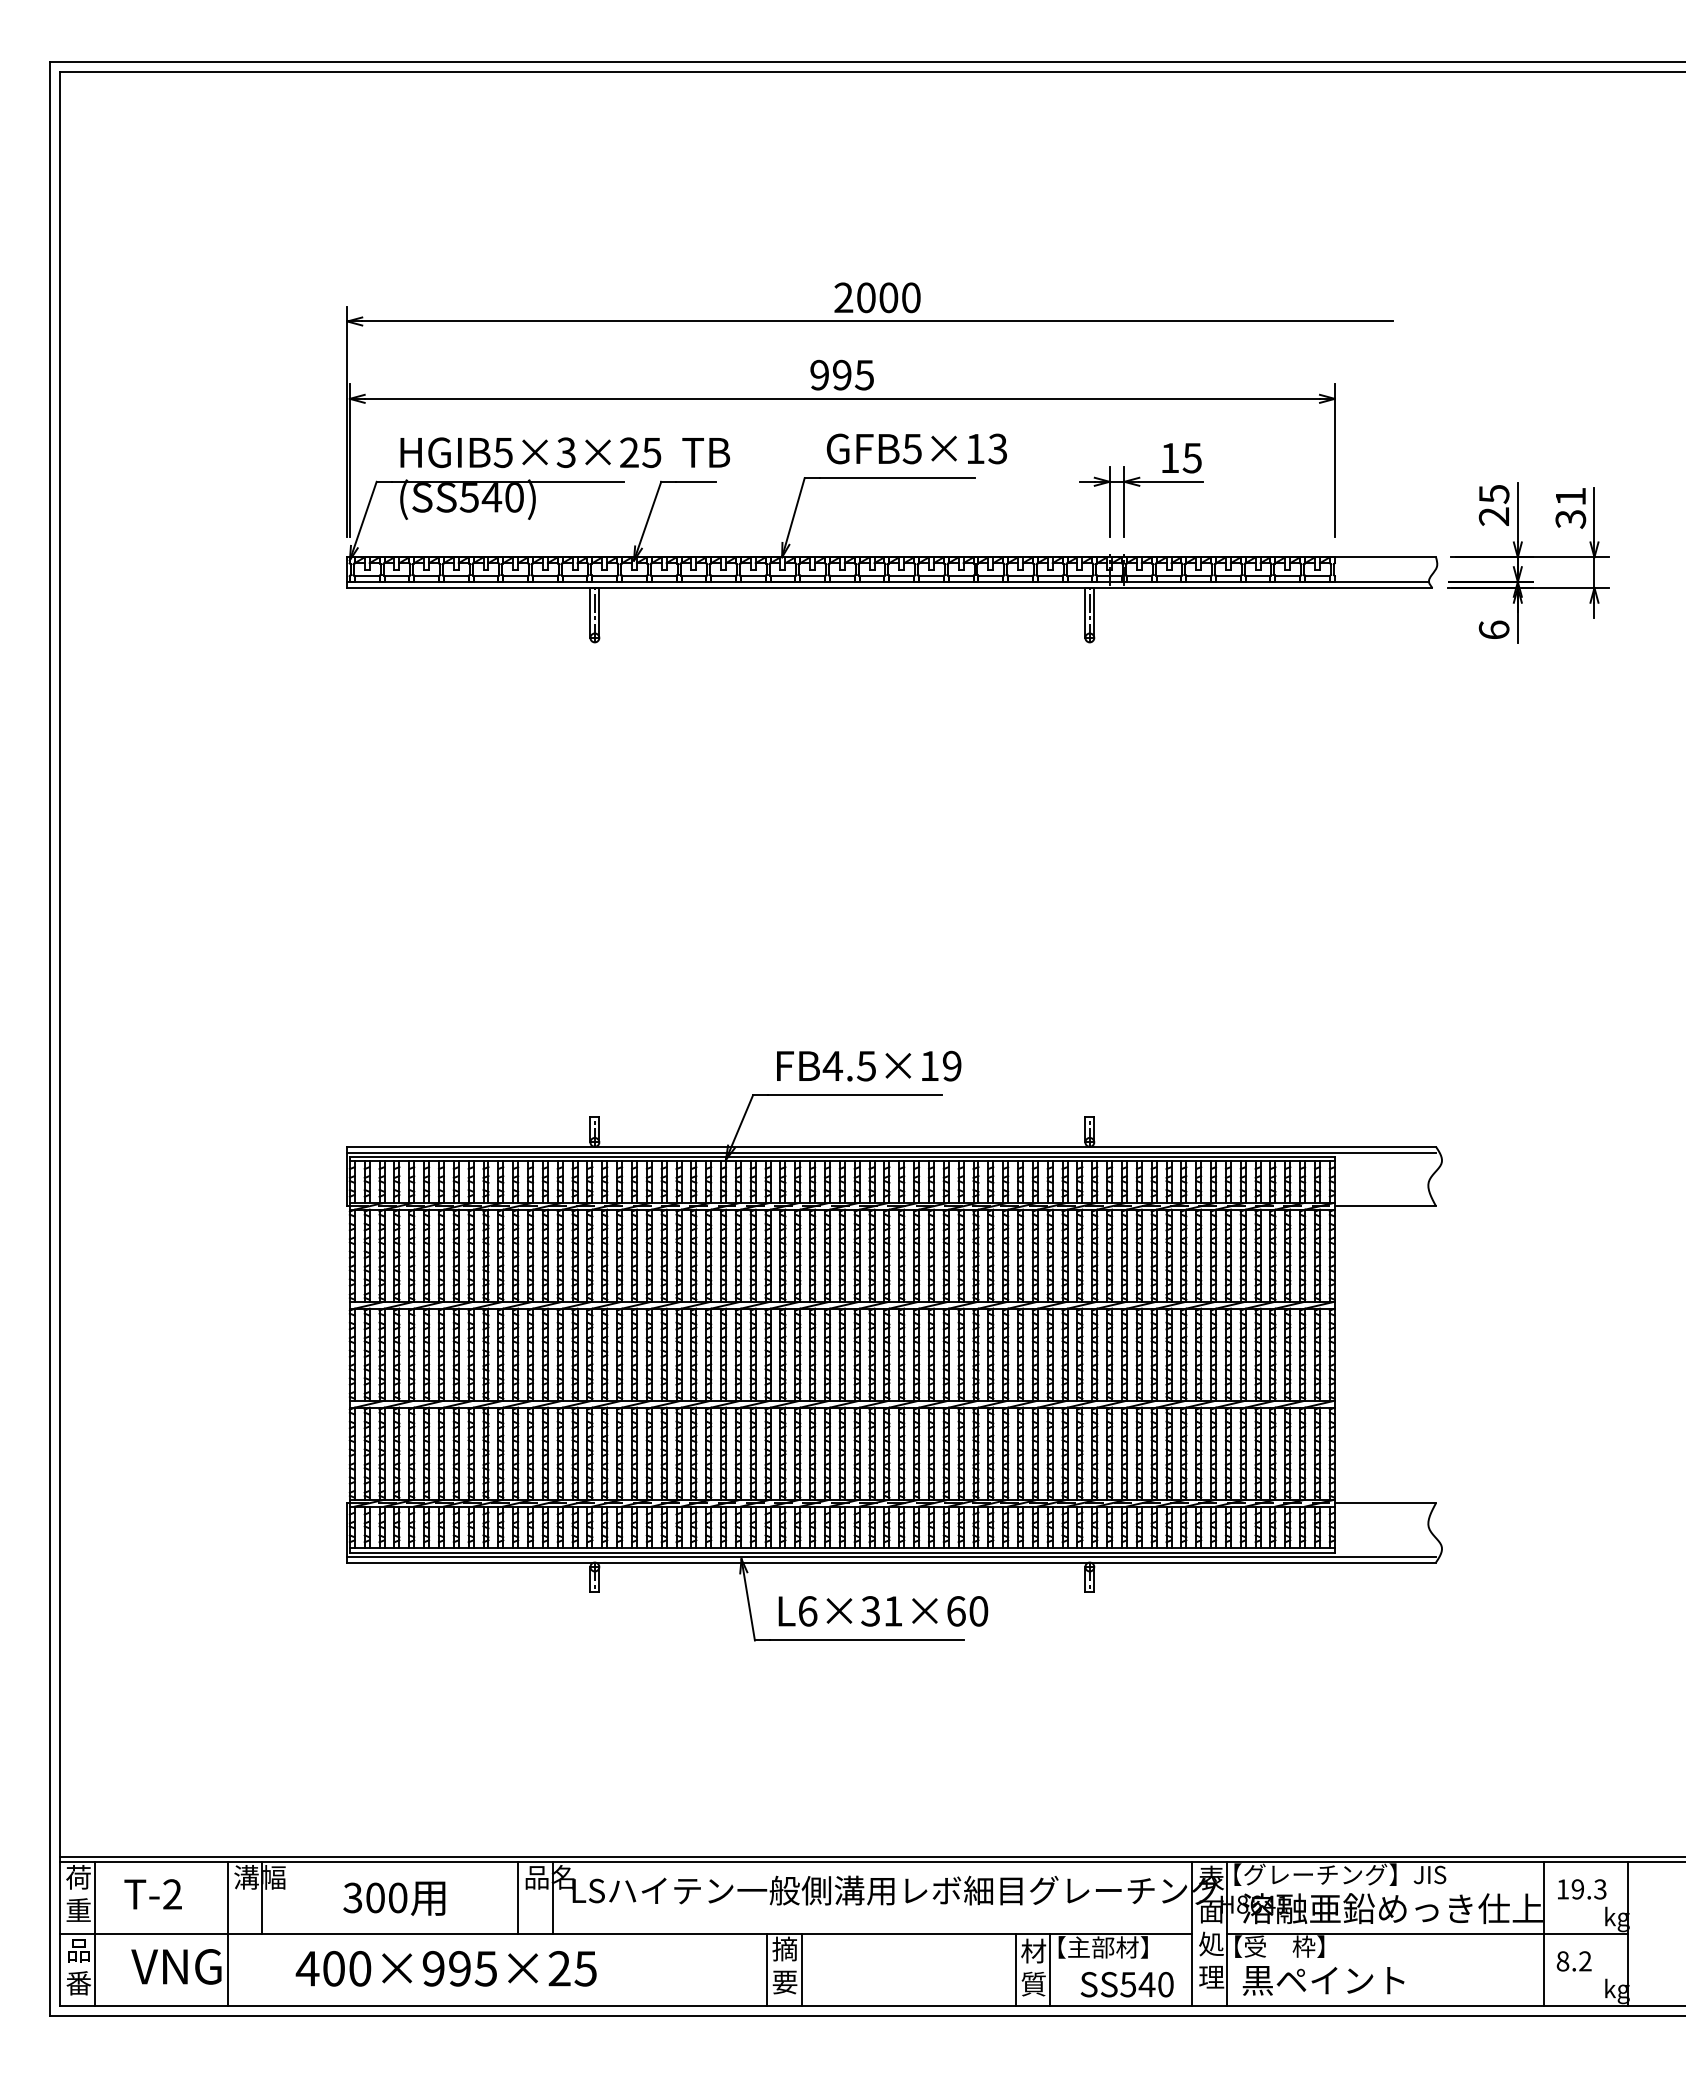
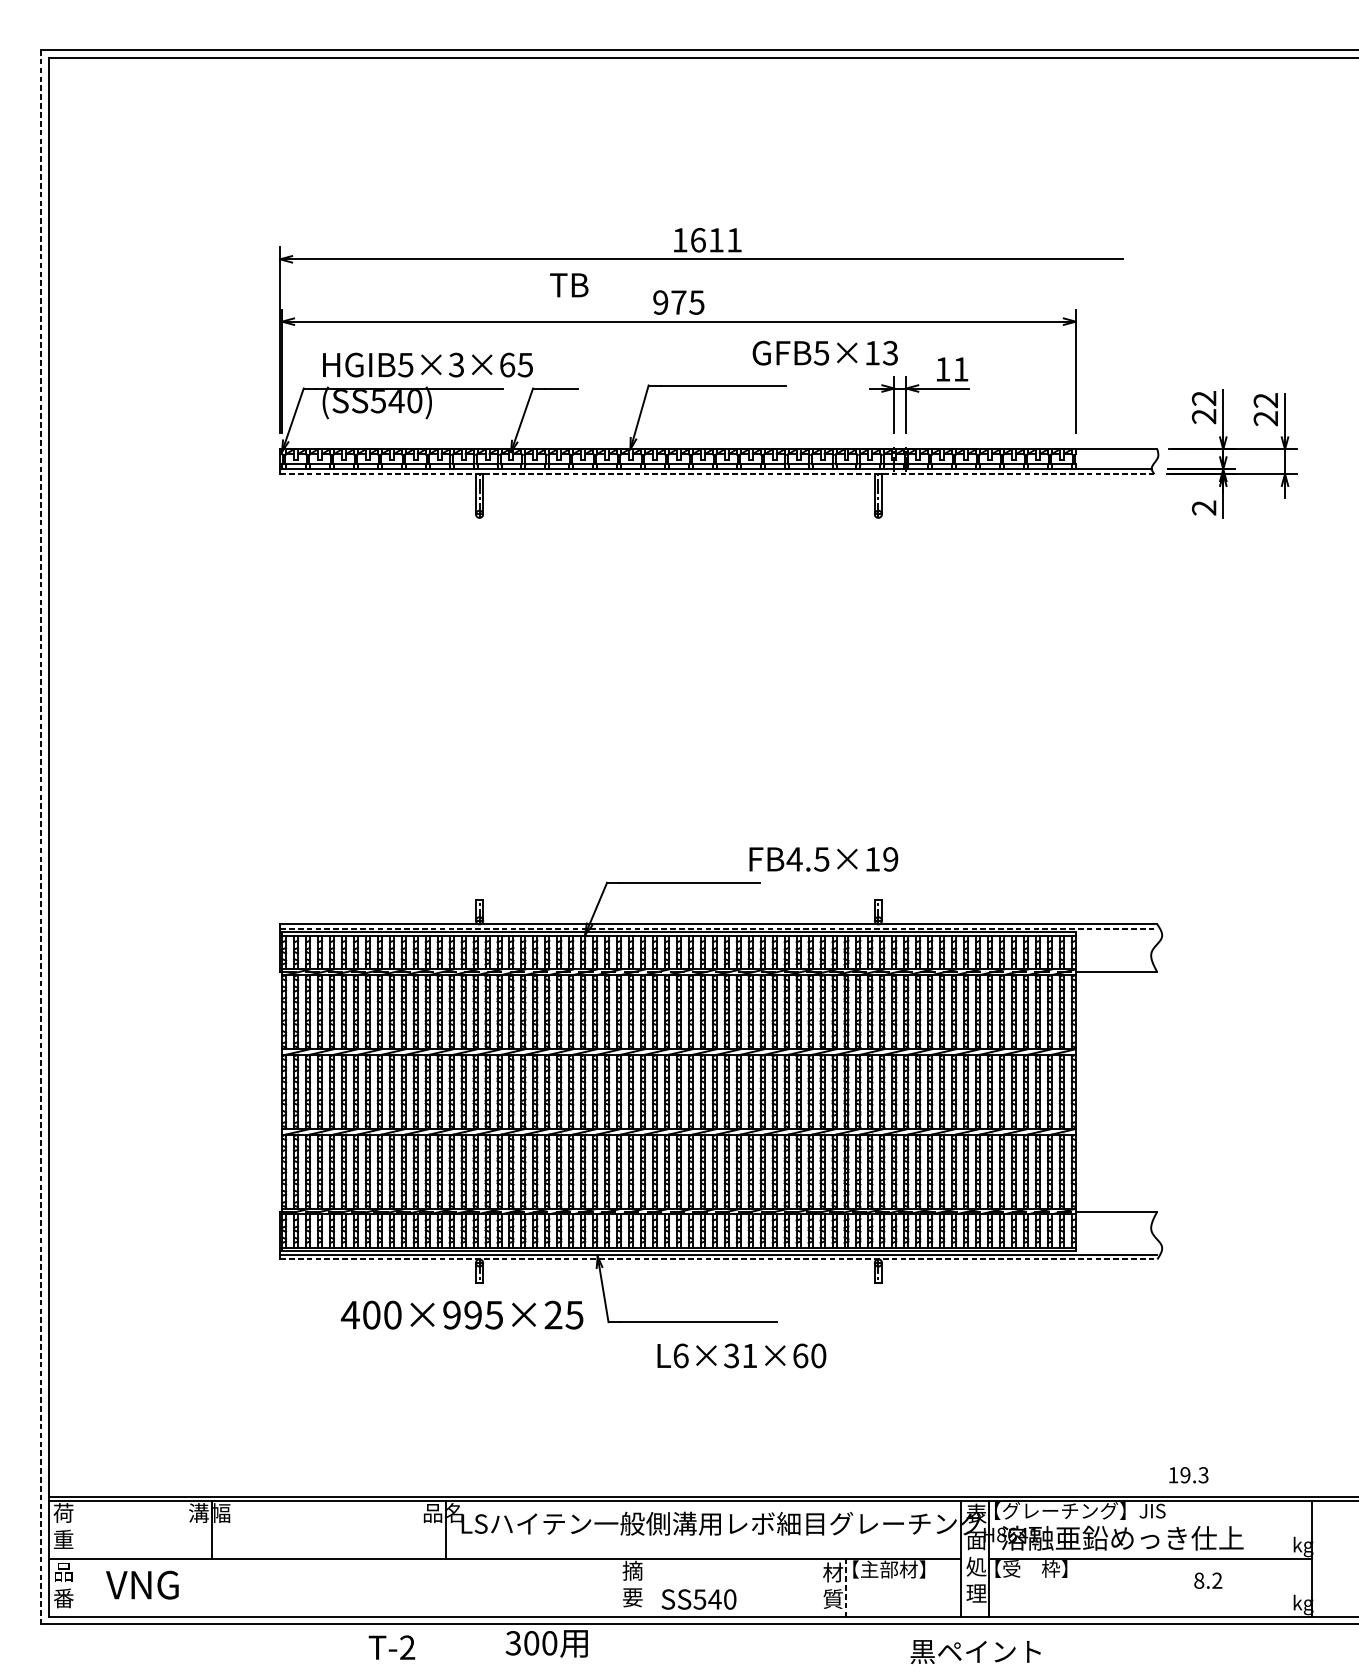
text: (877, 297) -> (707, 239), 2000 -> 1611
text: (842, 374) -> (679, 302), 995 -> 975
text: (916, 448) -> (824, 352), moved
text: (629, 452) -> (507, 364), HGIB5×3×25 -> HGIB5×3×65
text: (705, 452) -> (568, 285), moved
text: (1191, 458) -> (960, 369), 15 -> 11
text: (1493, 494) -> (1203, 398), 25 -> 22
text: (1570, 507) -> (1265, 409), 31 -> 22
line: (889, 587) -> (716, 473), solid -> dashed
text: (1493, 629) -> (1203, 507), 6 -> 2
line: (50, 1039) -> (40, 837), solid -> dashed
text: (869, 1065) -> (824, 858), moved
line: (892, 1152) -> (719, 928), solid -> dashed
line: (892, 1562) -> (719, 1259), solid -> dashed
text: (883, 1611) -> (741, 1356), moved
text: (1582, 1889) -> (1189, 1475), moved
text: (152, 1894) -> (391, 1647), moved
line: (518, 1897) -> (418, 1529), removed
text: (394, 1898) -> (546, 1643), moved
line: (94, 1933) -> (76, 1558), removed
line: (227, 1933) -> (183, 1558), removed
line: (1543, 1933) -> (1243, 1558), removed
text: (1573, 1961) -> (1207, 1580), moved
text: (445, 1968) -> (461, 1314), moved
line: (766, 1969) -> (617, 1587), removed
line: (801, 1969) -> (646, 1587), removed
line: (1015, 1969) -> (818, 1587), removed
line: (1050, 1969) -> (846, 1587), solid -> dashed
text: (1323, 1980) -> (975, 1651), moved
text: (1126, 1984) -> (698, 1599), moved

